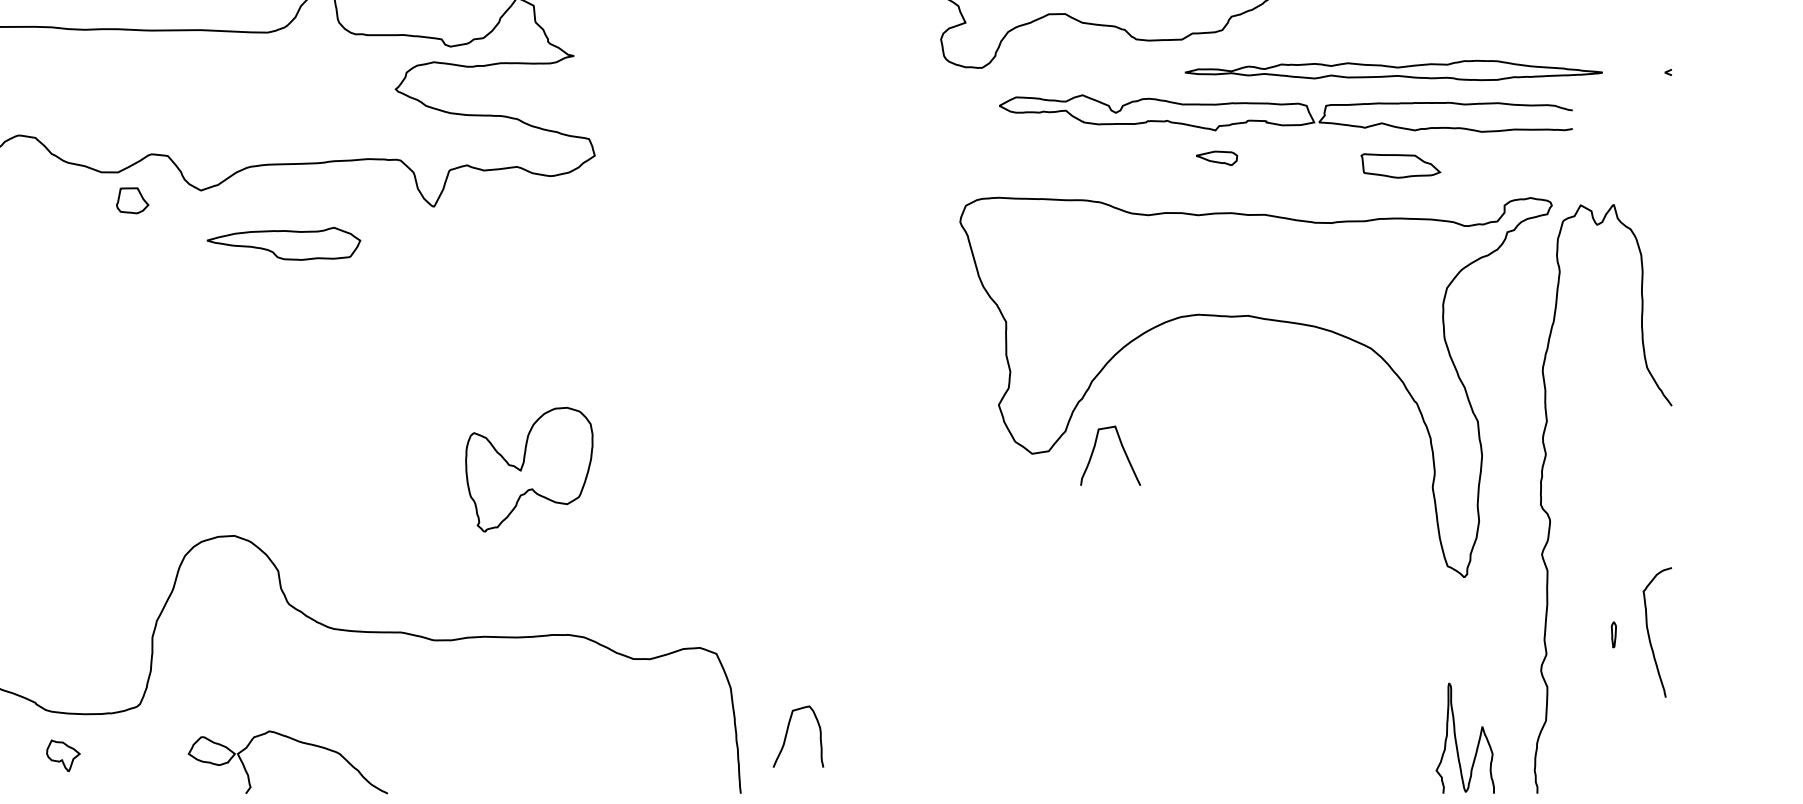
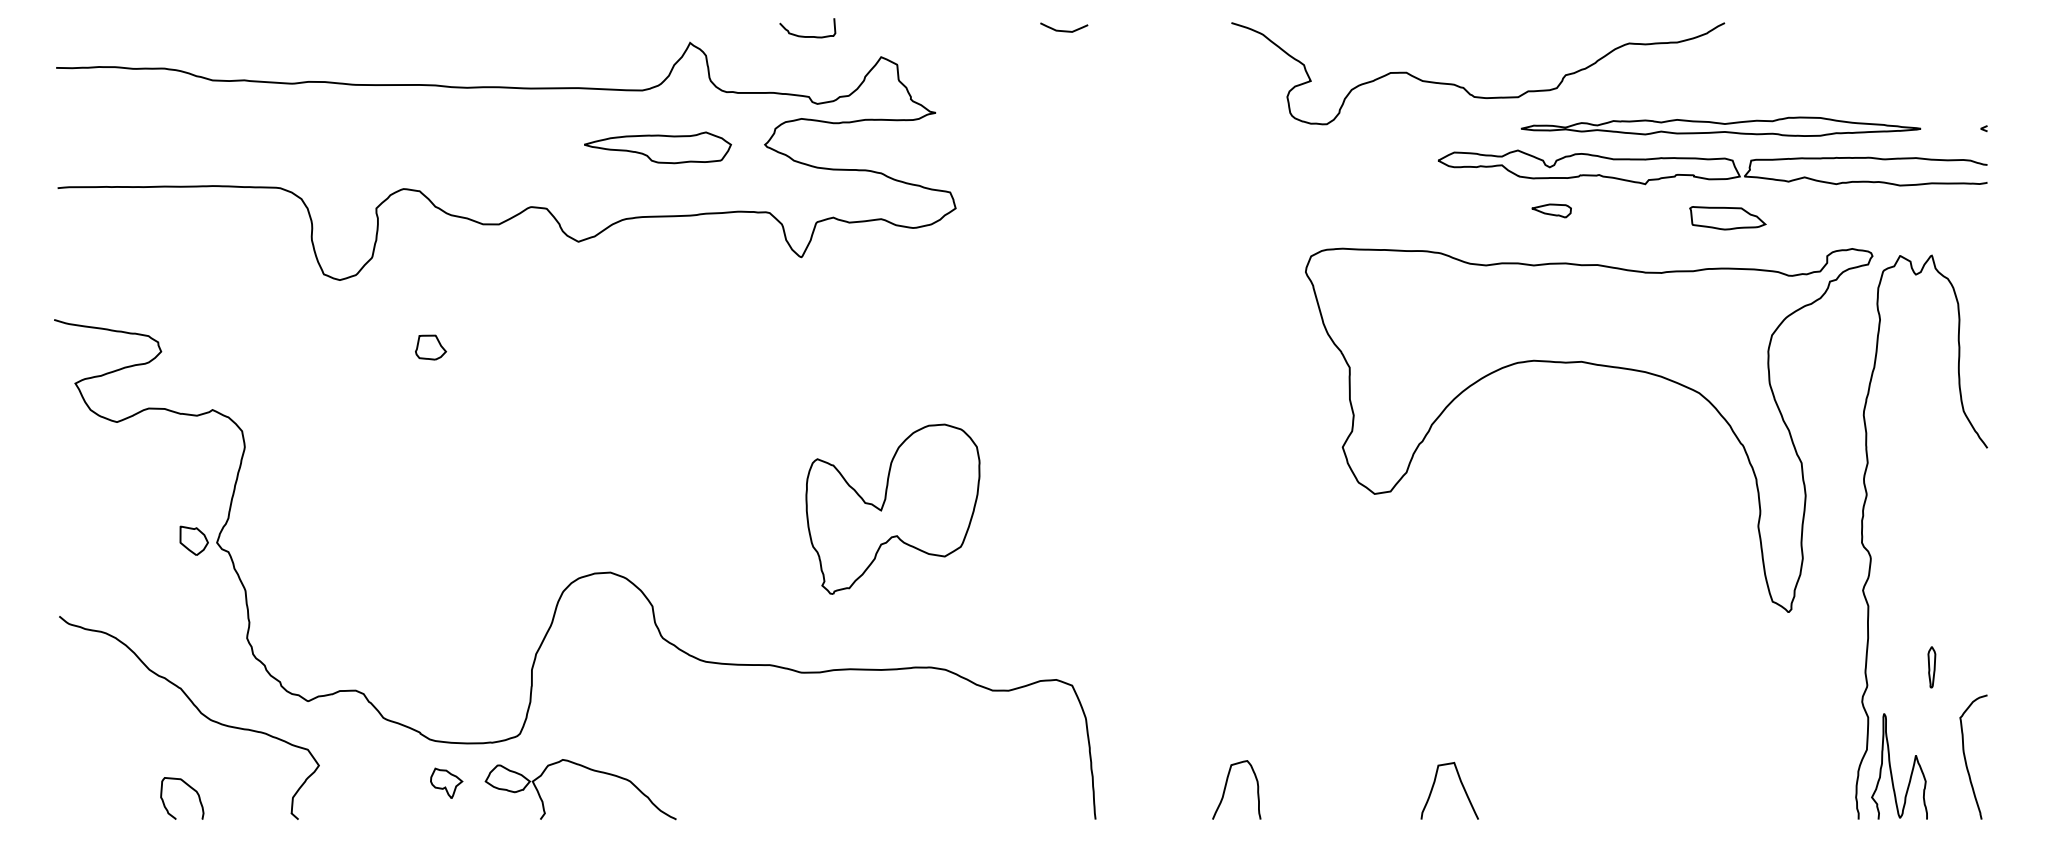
part: (1285, 112) -> (1712, 167), moved
part: (133, 200) -> (431, 347), moved
part: (283, 243) -> (657, 147), moved
curve: (1122, 450) -> (1461, 785), moved
part: (528, 468) -> (892, 508), size x1.43
part: (1613, 634) -> (1931, 667), size x1.67
curve: (1649, 634) -> (1966, 759), moved
curve: (787, 734) -> (1226, 787), moved
curve: (1456, 739) -> (1891, 767), moved
part: (298, 742) -> (590, 770), moved

